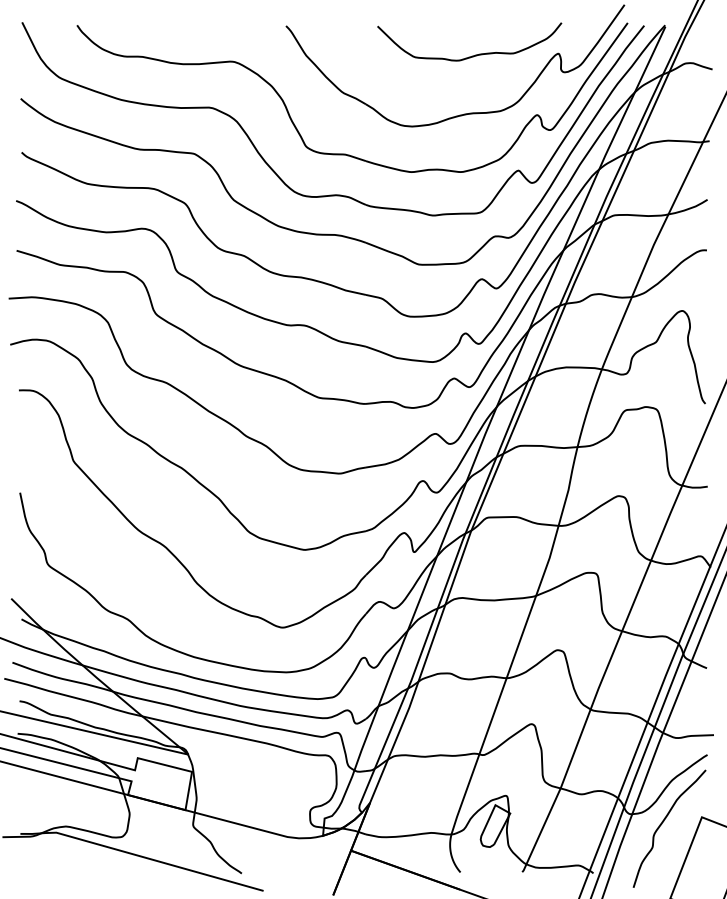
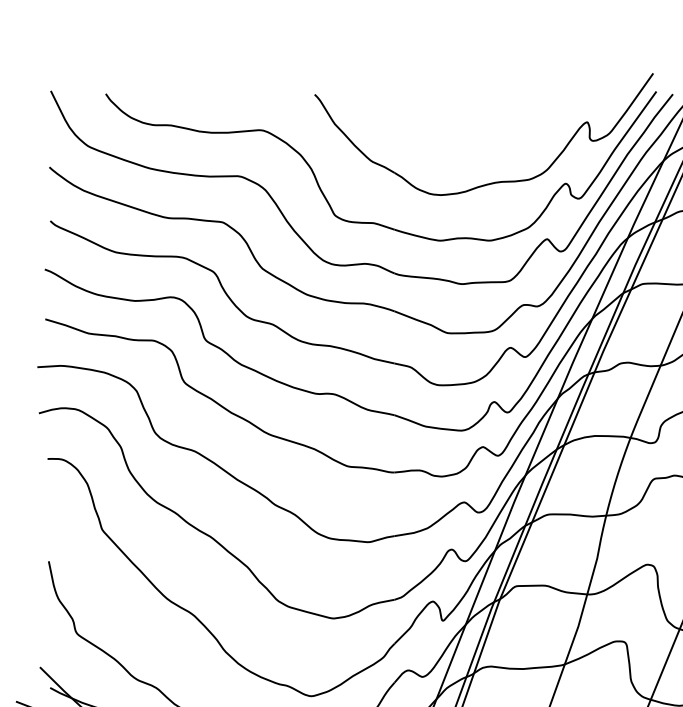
curve: (475, 54) -> (504, 123), removed

